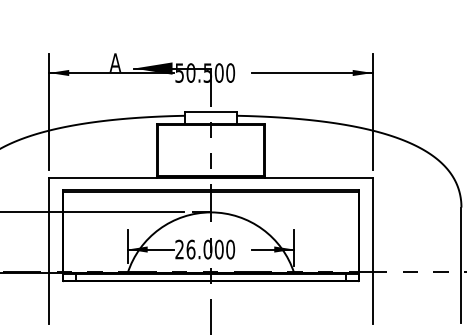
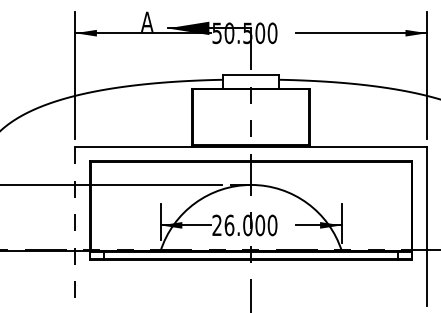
line: (49, 250) -> (75, 226), solid -> dashed

